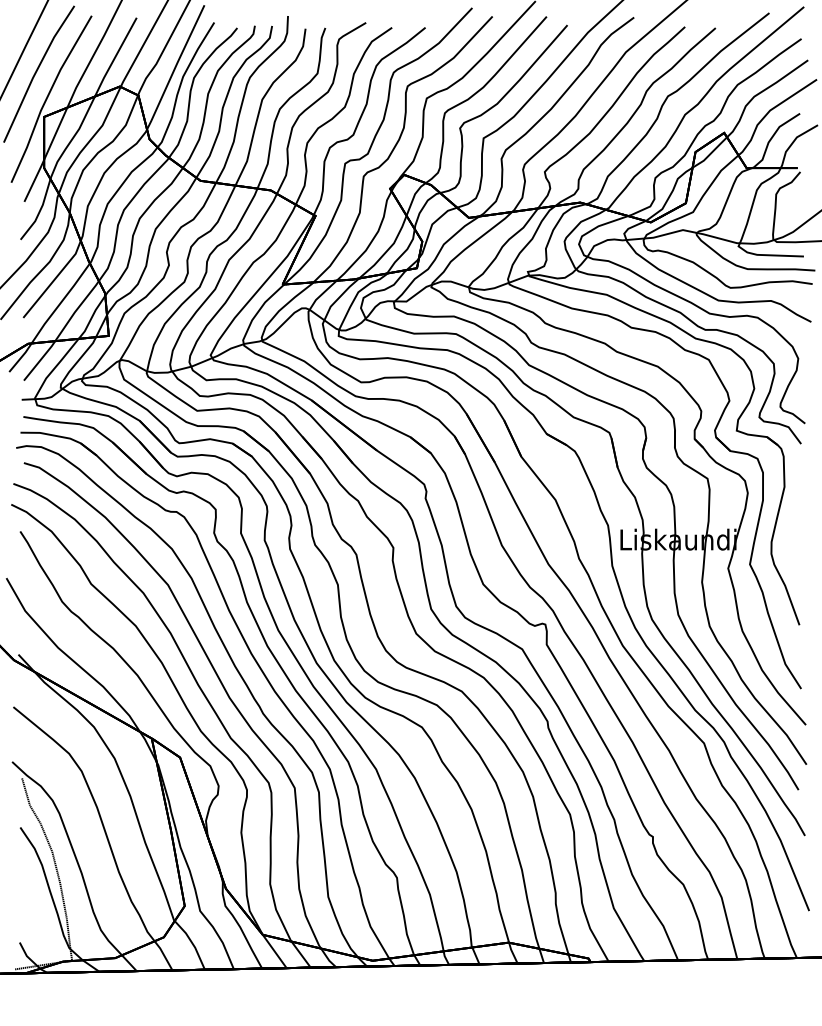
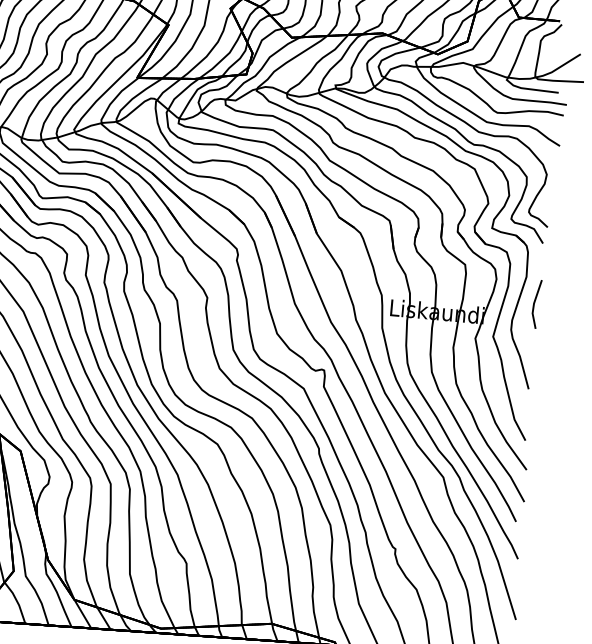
part: (799, 519) -> (536, 304), added

